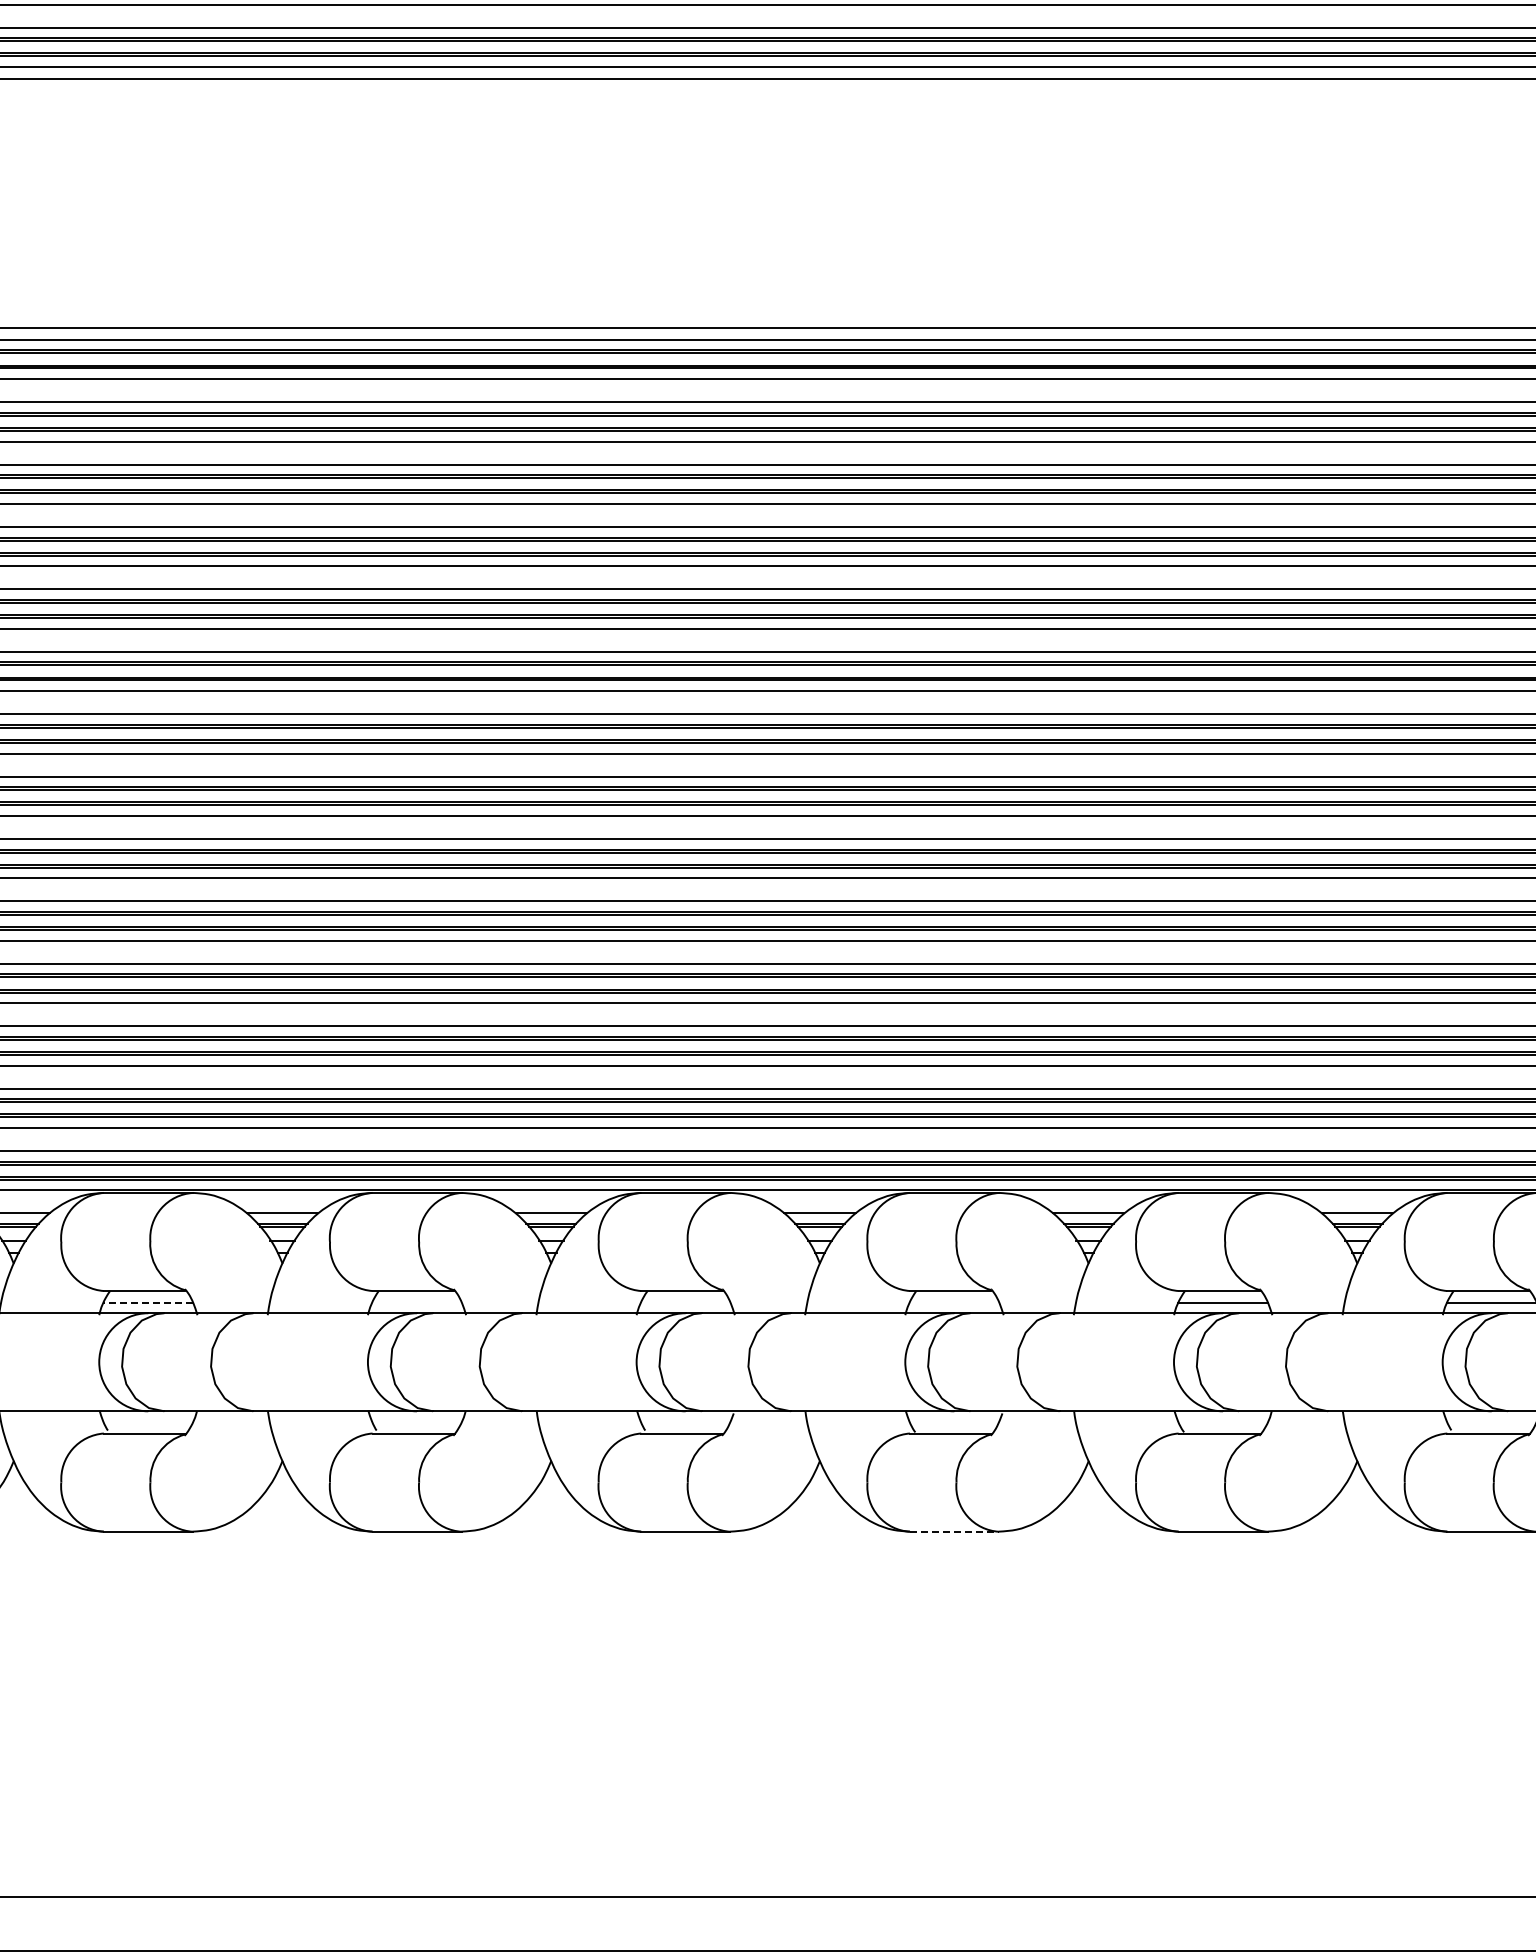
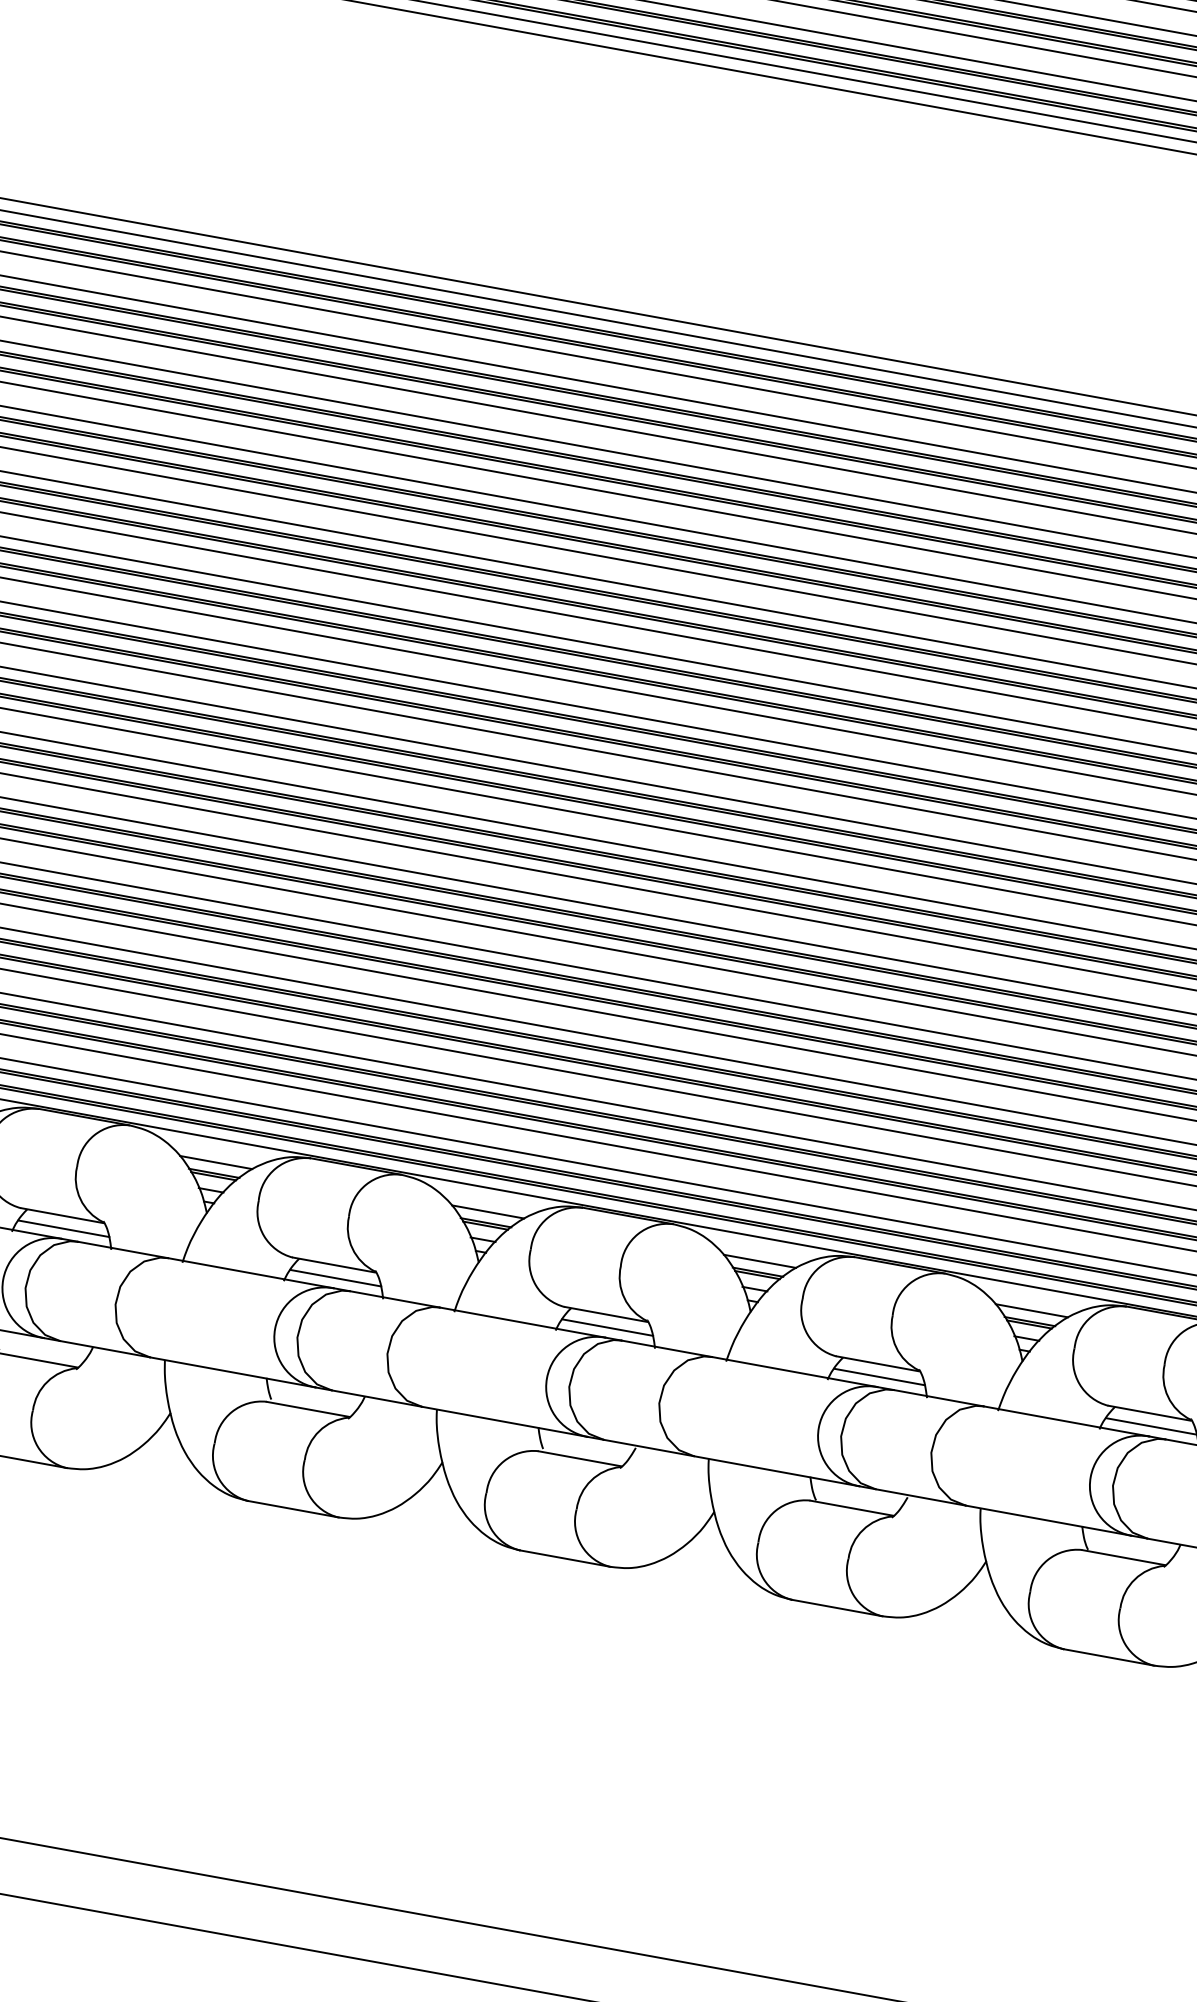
line: (148, 1303) -> (63, 1229), dashed -> solid
line: (417, 1303) -> (336, 1278), added
line: (685, 1303) -> (607, 1327), added
line: (954, 1303) -> (879, 1377), added
line: (954, 1531) -> (837, 1607), dashed -> solid

